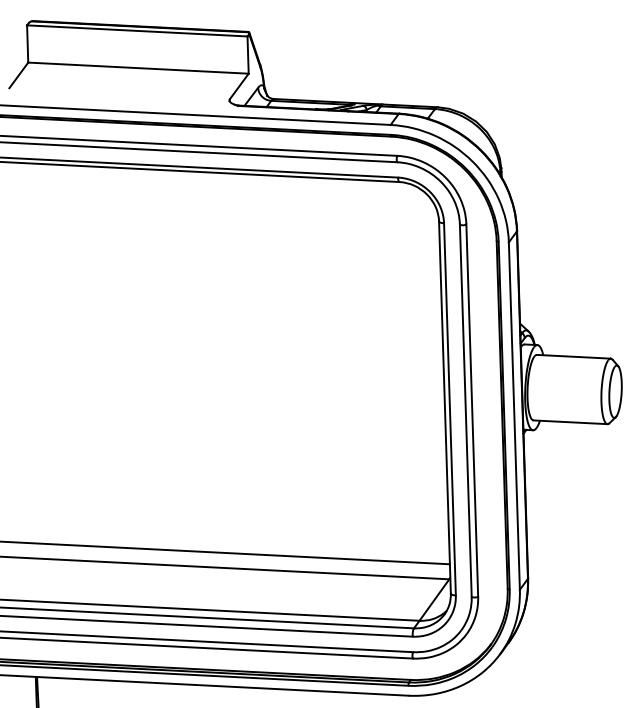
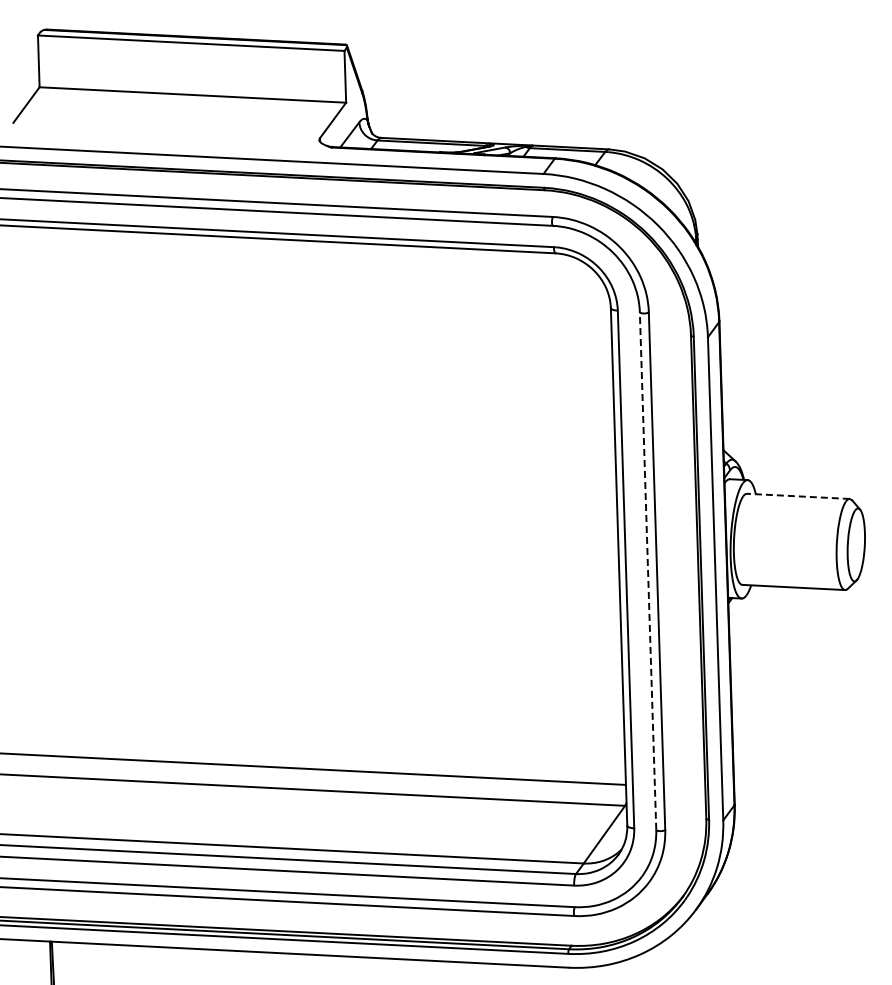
line: (573, 356) -> (797, 496), solid -> dashed
line: (466, 410) -> (648, 570), solid -> dashed

